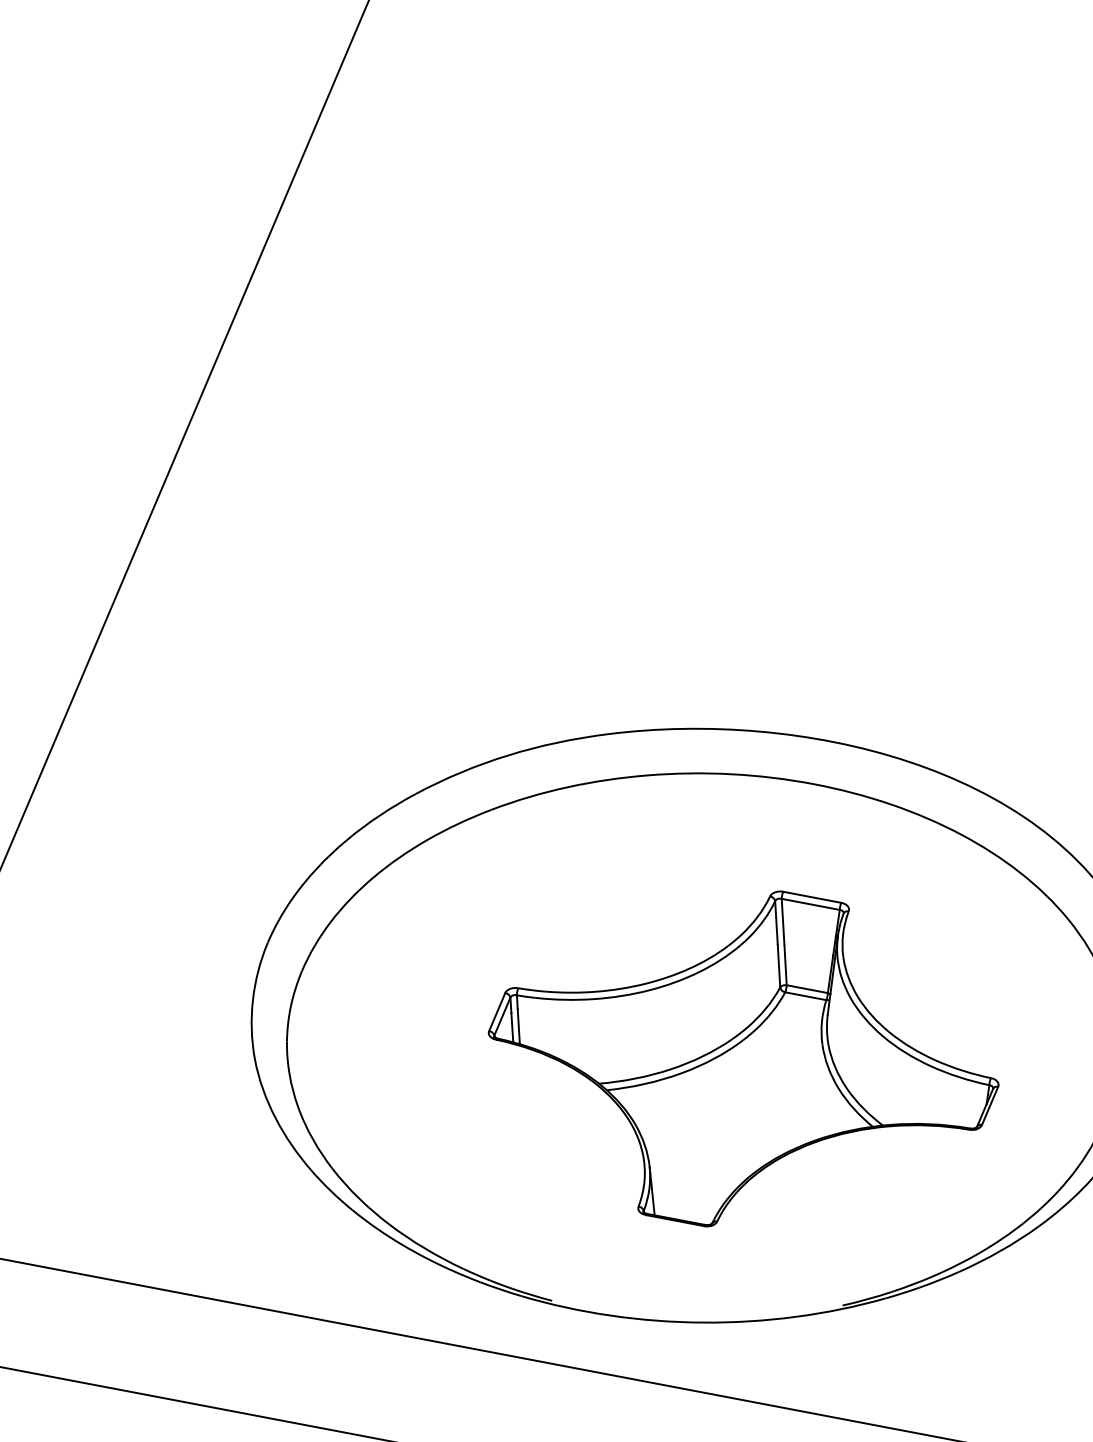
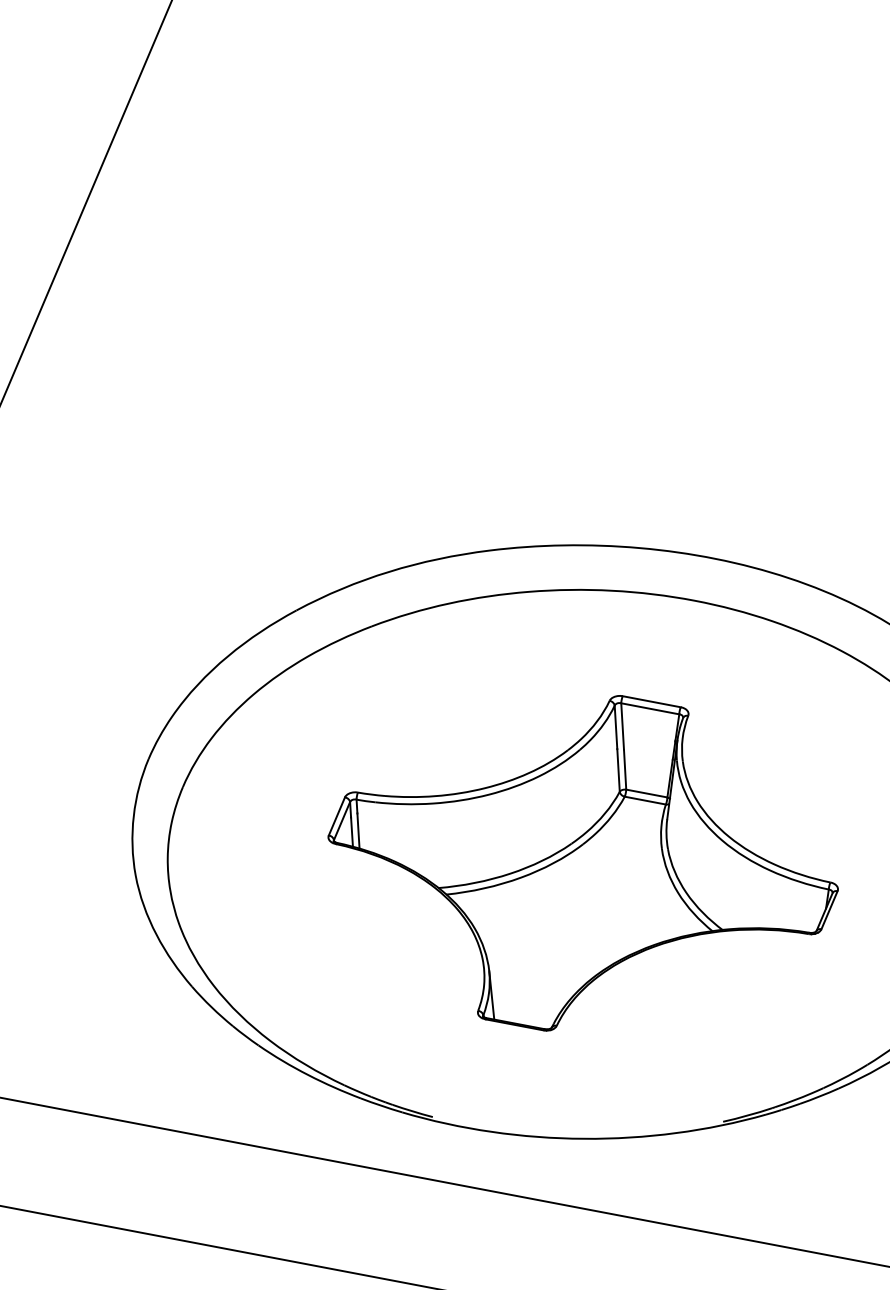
part: (743, 1058) -> (583, 862), moved

